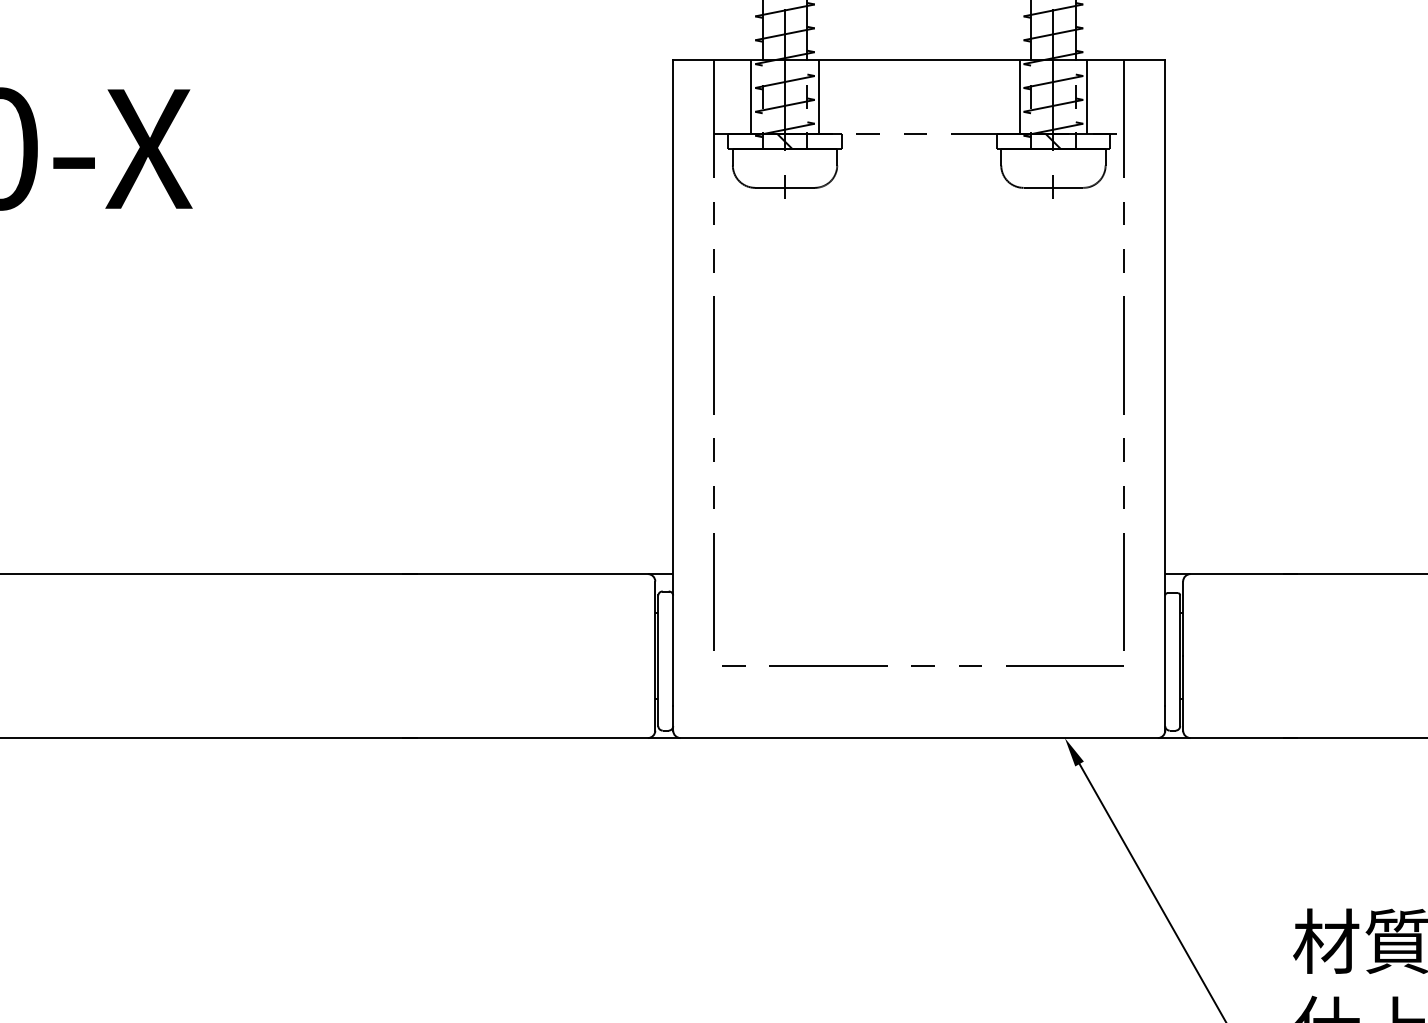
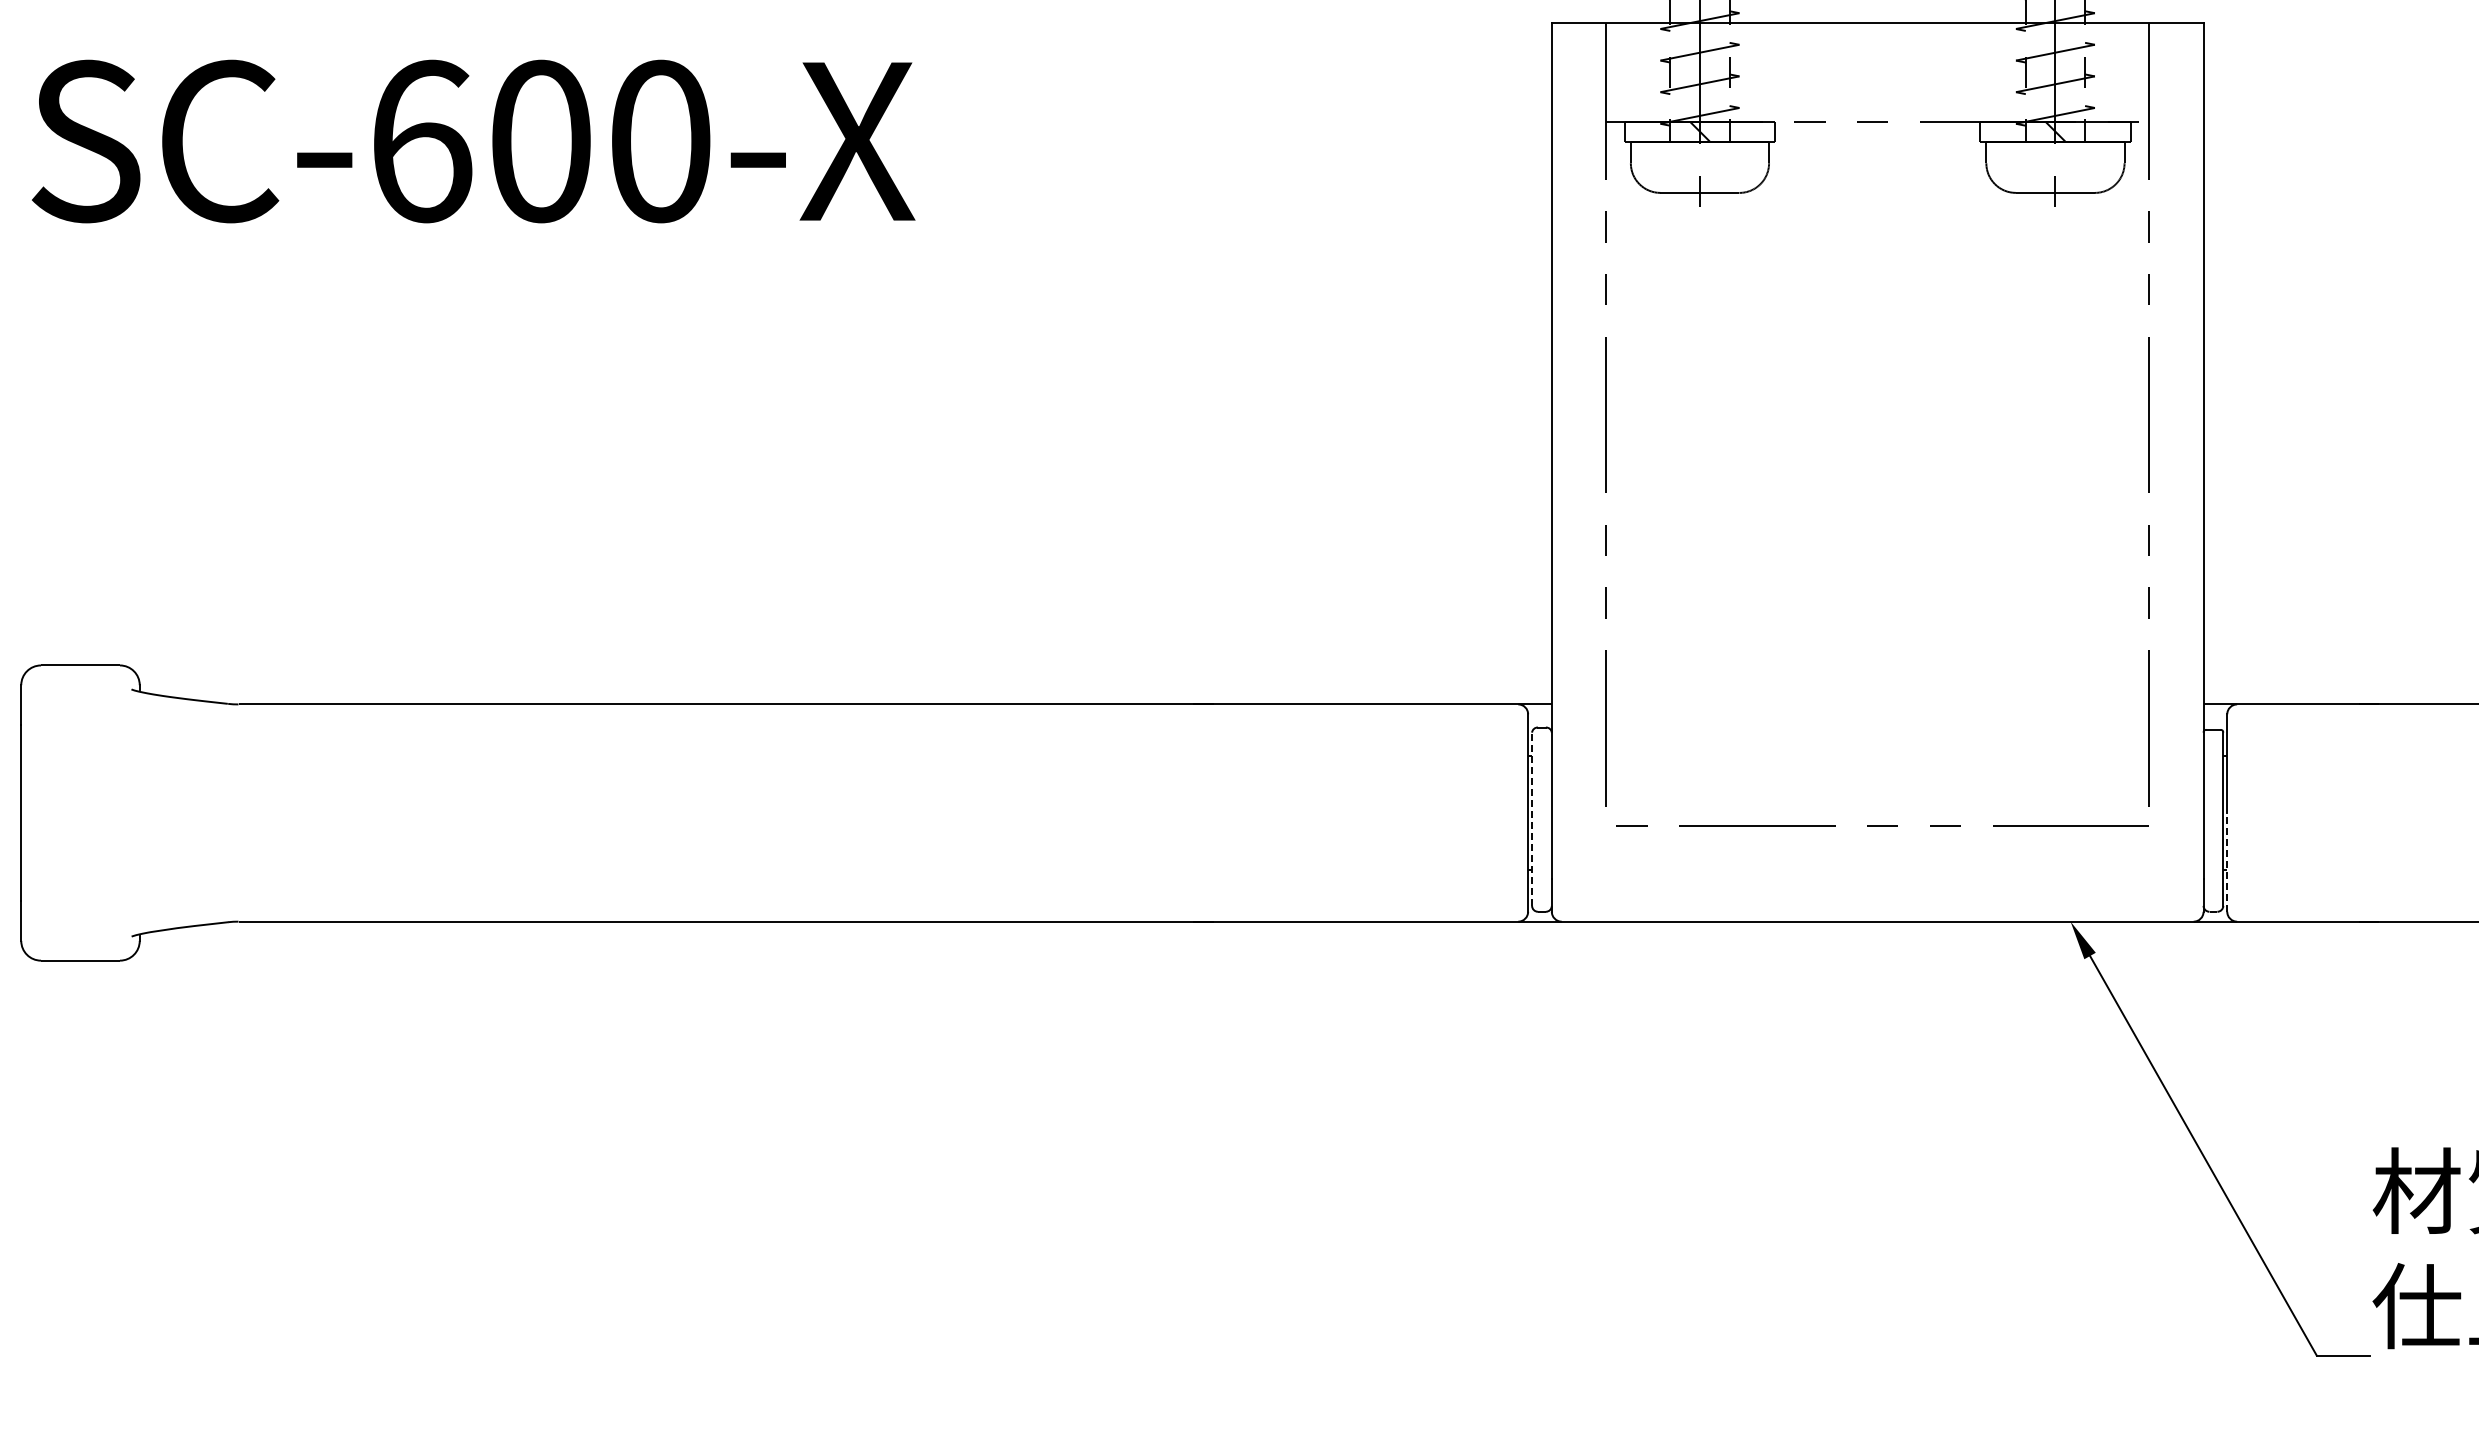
line: (751, 96) -> (1655, 72), removed
line: (818, 96) -> (1744, 72), removed
line: (1020, 96) -> (2011, 72), removed
line: (1086, 96) -> (2099, 72), removed
line: (658, 660) -> (1532, 819), solid -> dashed
line: (1183, 692) -> (2227, 861), solid -> dashed

